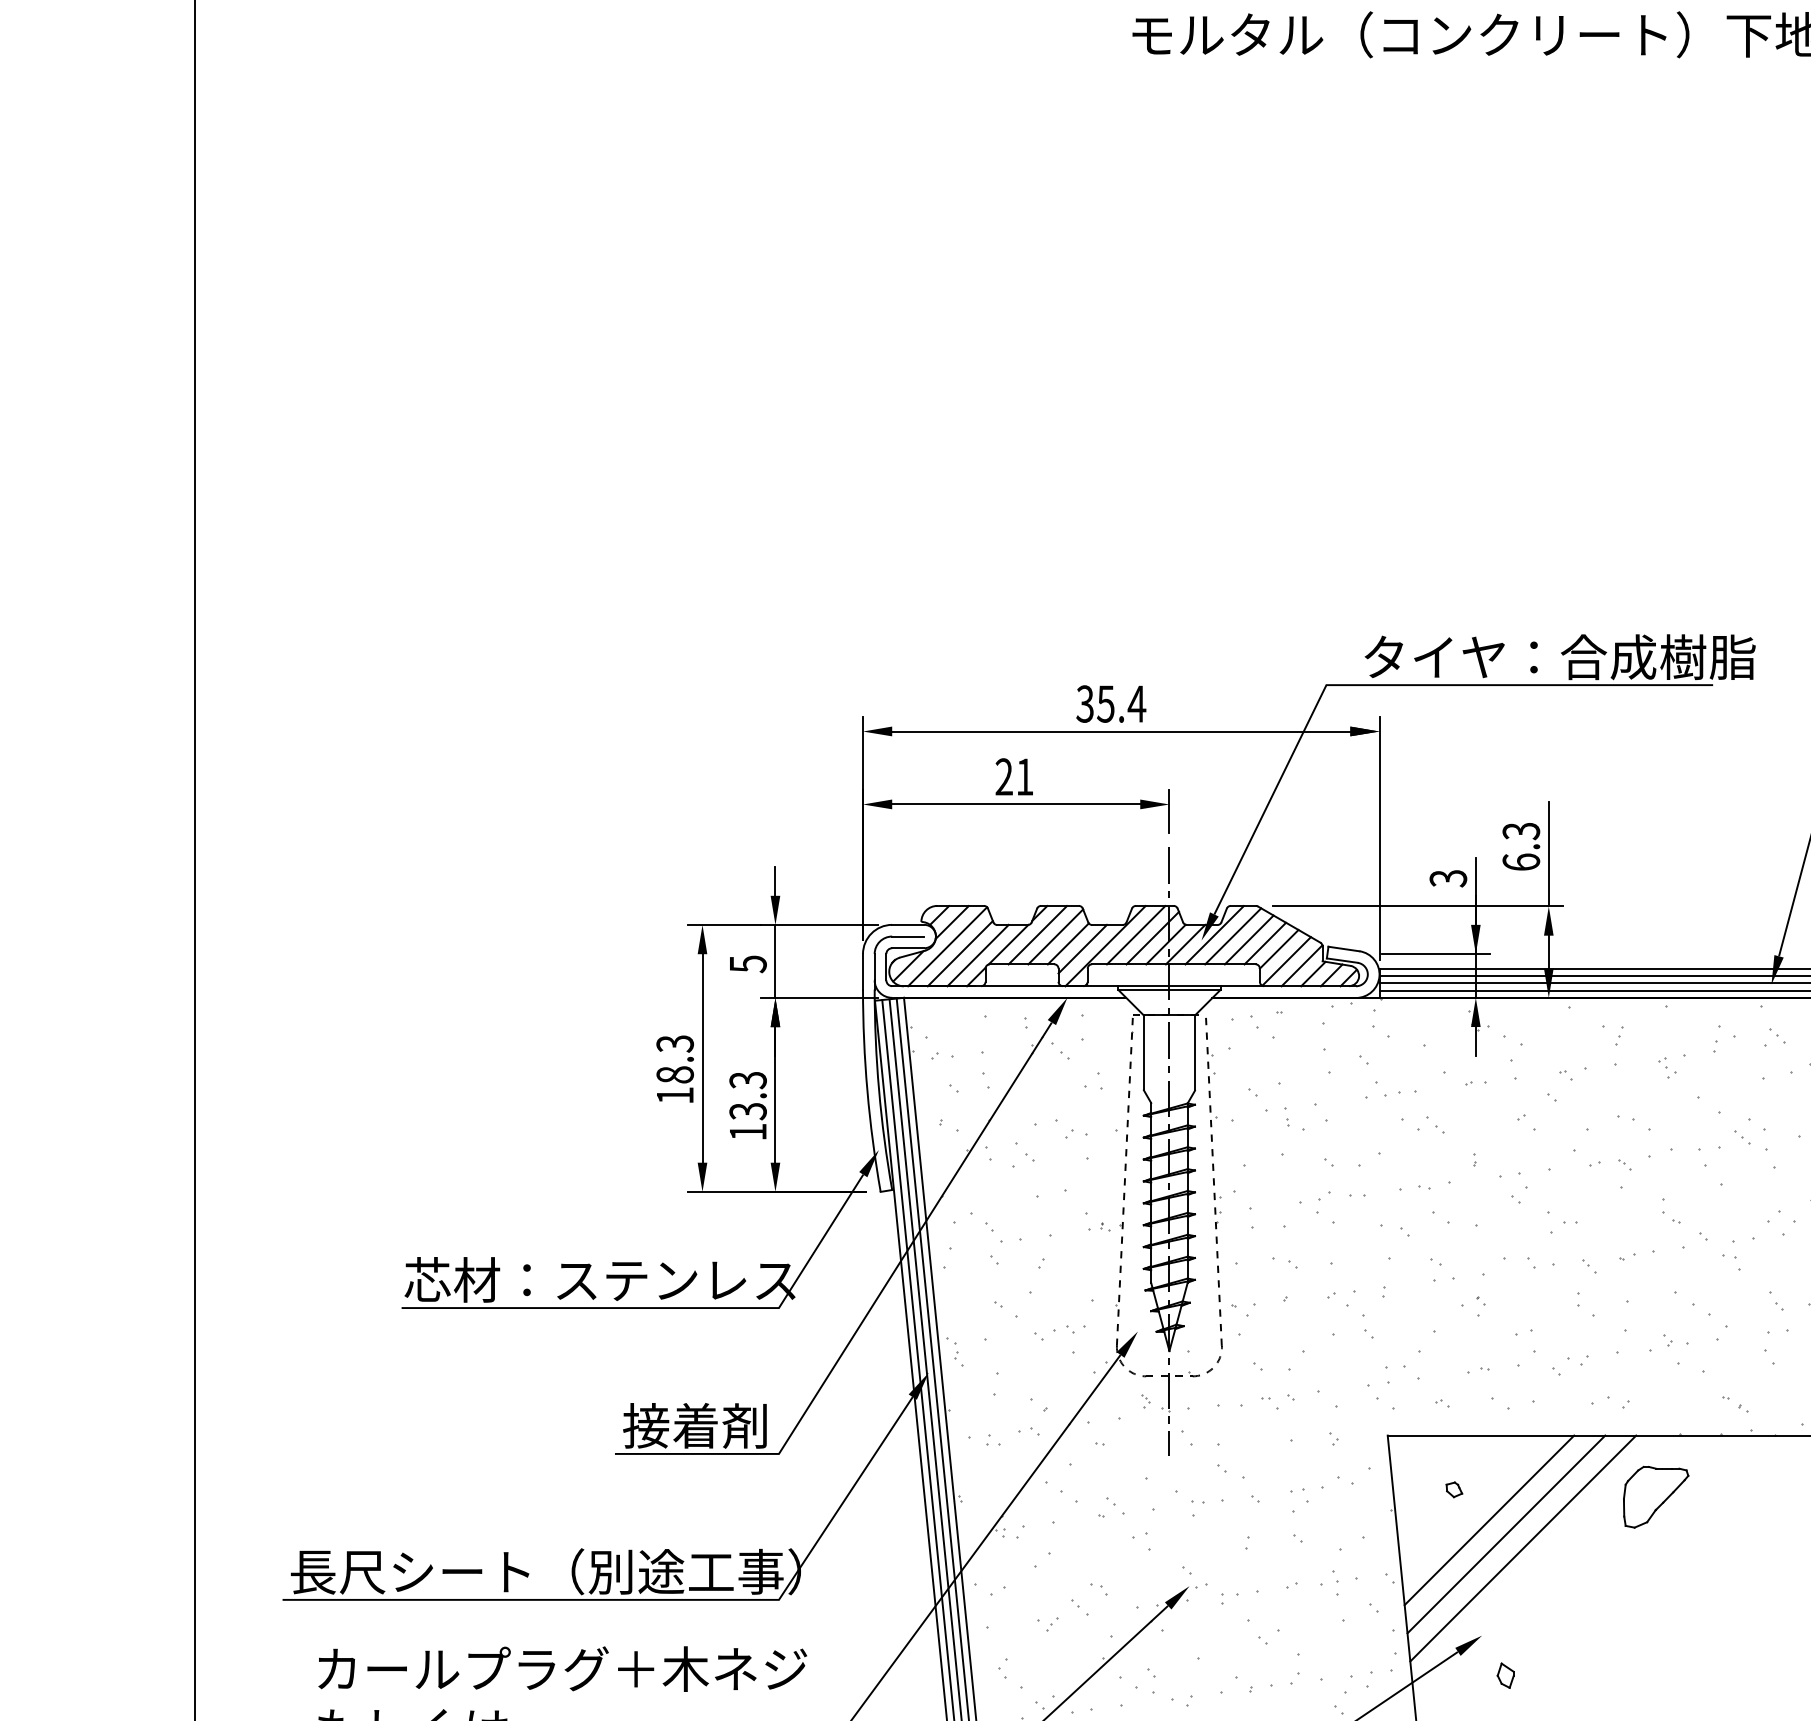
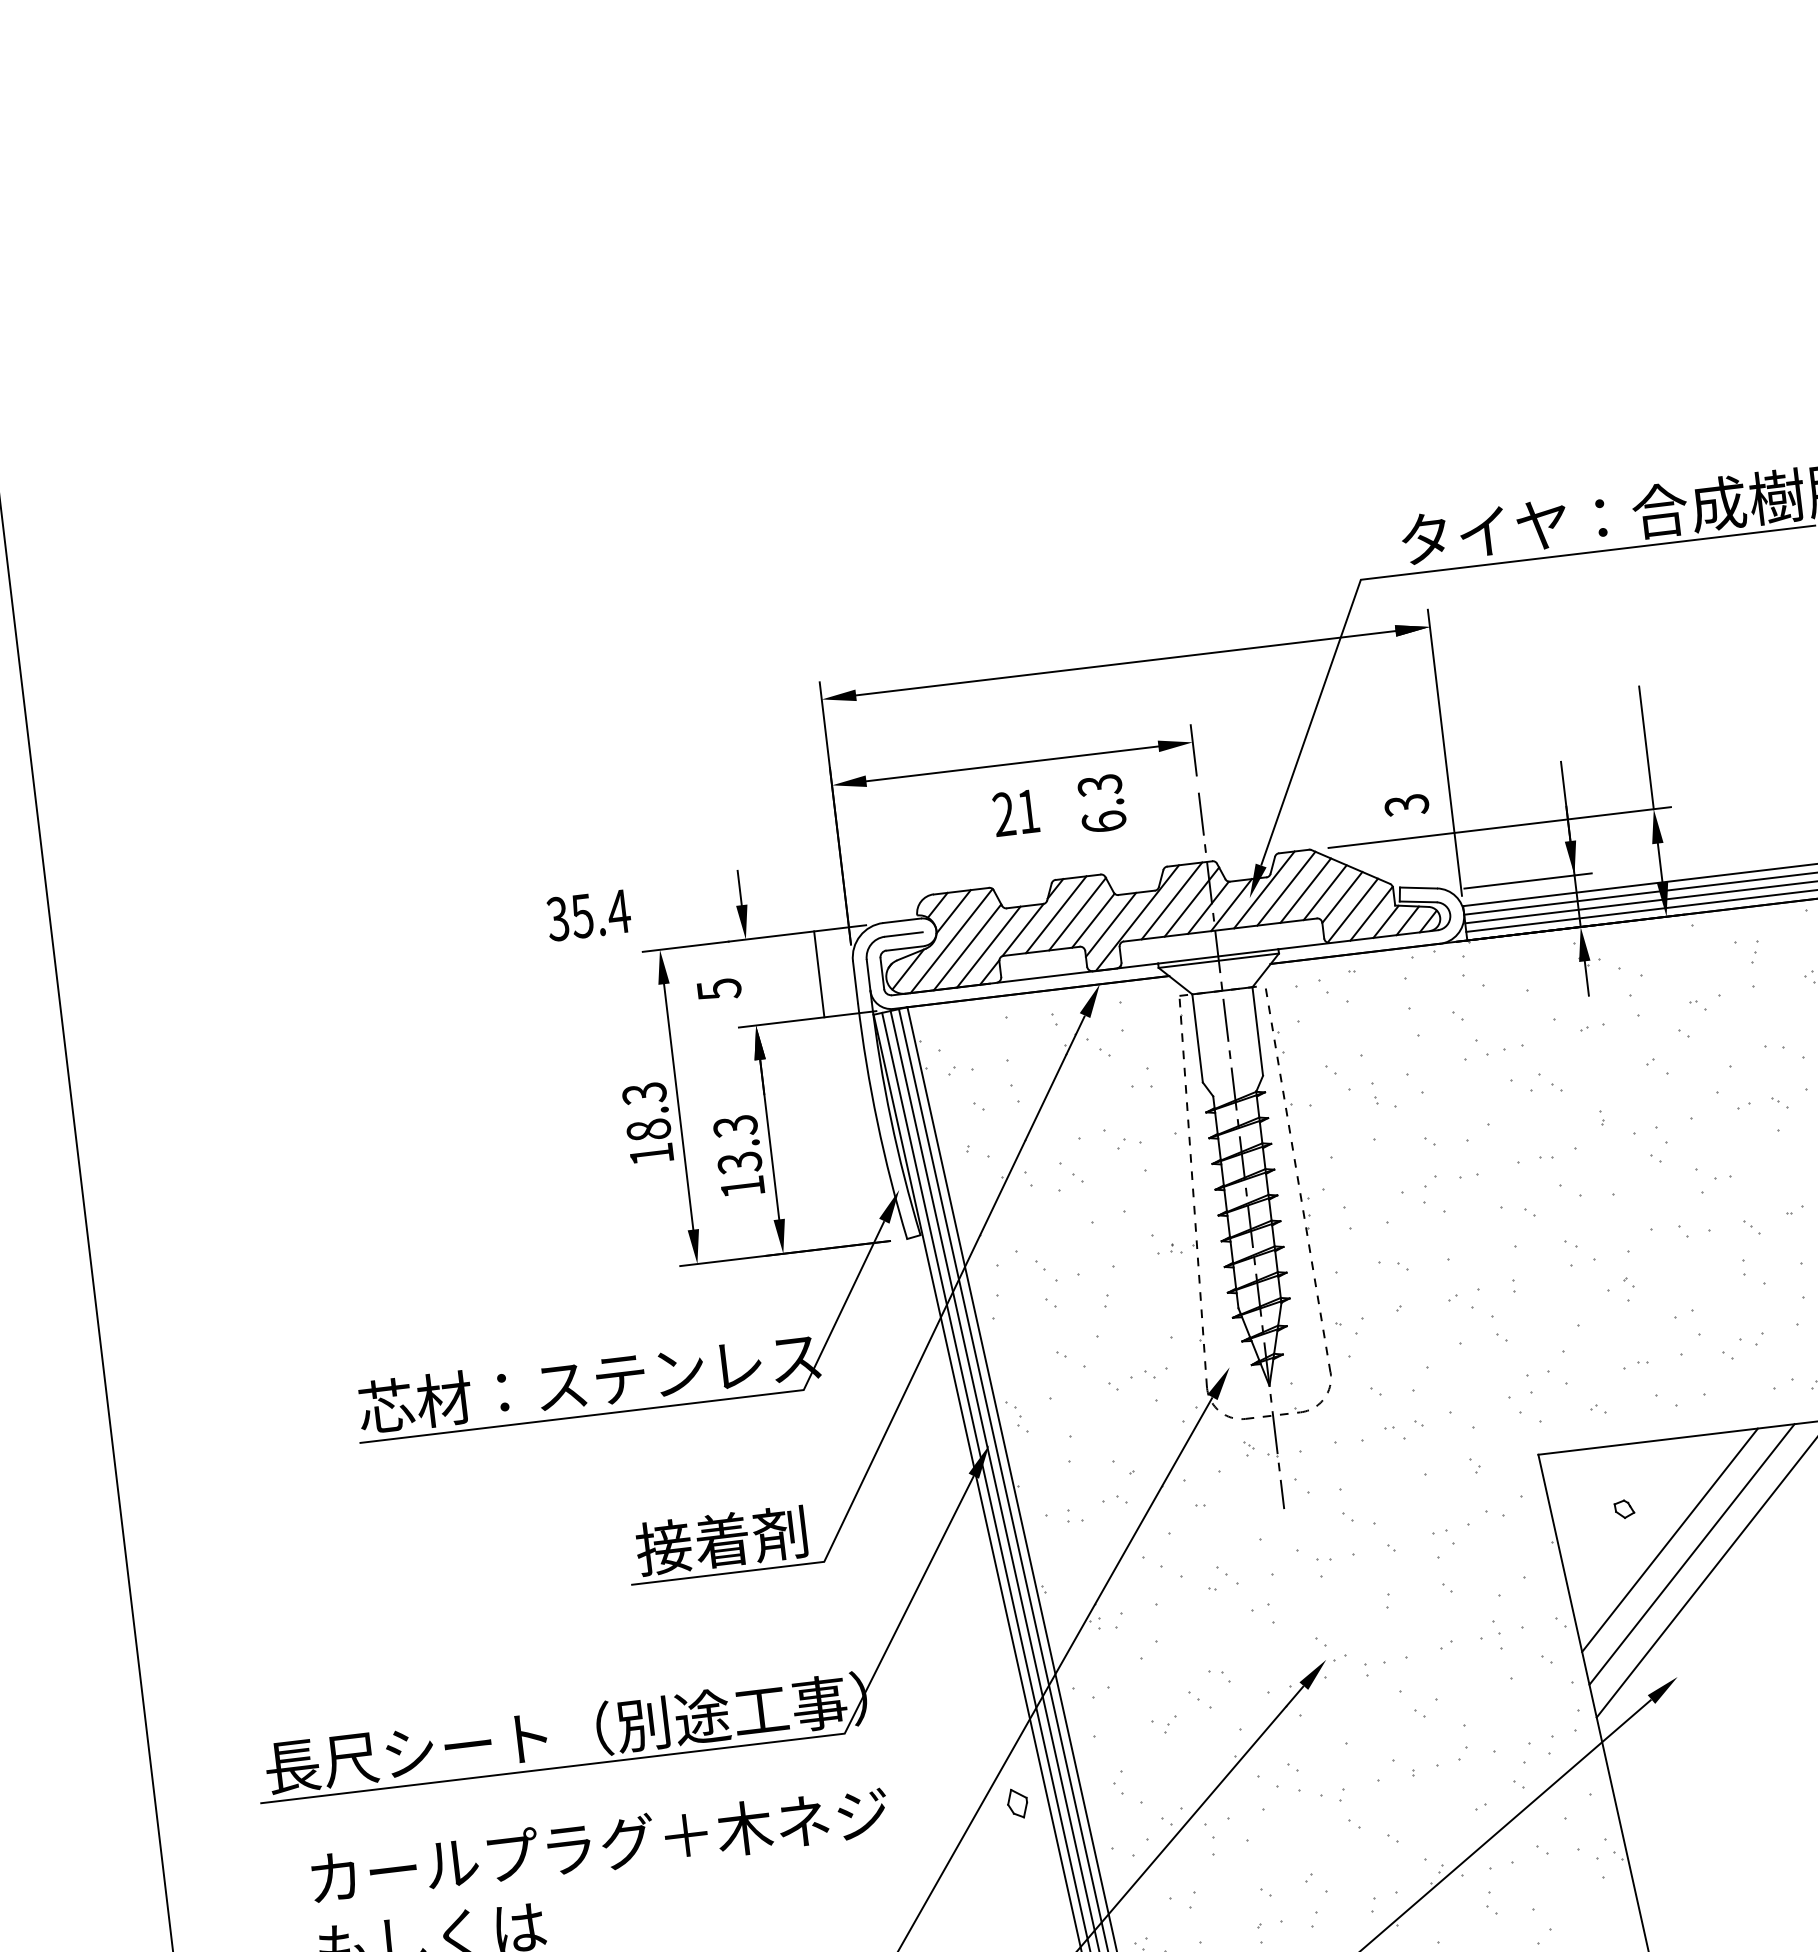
text: (1111, 703) -> (588, 914), moved
text: (1013, 776) -> (1014, 812), moved
text: (1521, 846) -> (1102, 803), moved
text: (1448, 878) -> (1406, 805), moved
line: (775, 961) -> (819, 974), moved
part: (1505, 1675) -> (1017, 1803), moved

